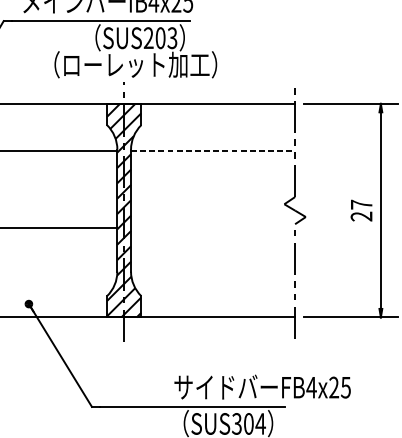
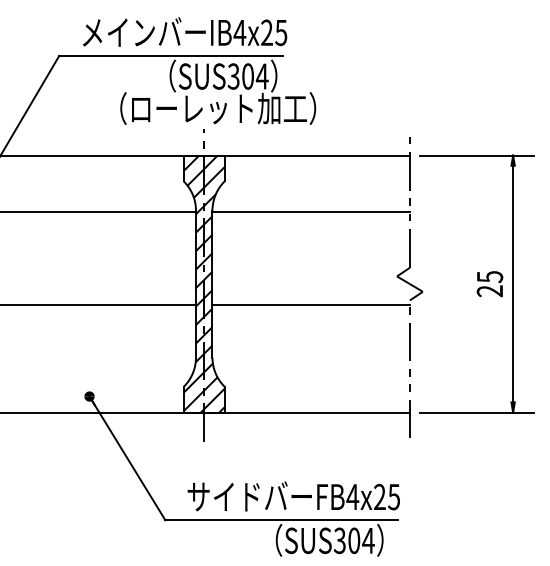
text: (160, 38) -> (247, 76), SUS203 -> SUS304
line: (213, 151) -> (311, 212), dashed -> solid
text: (362, 205) -> (490, 277), 27 -> 25
line: (212, 227) -> (310, 304), added
text: (262, 387) -> (293, 496), moved

